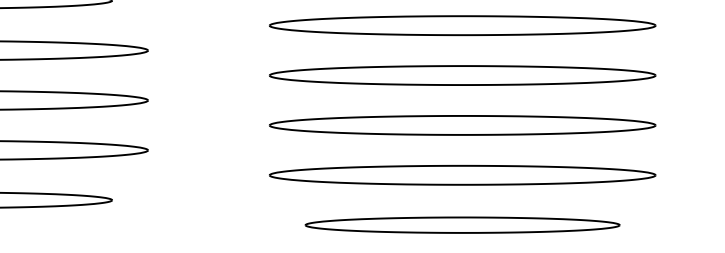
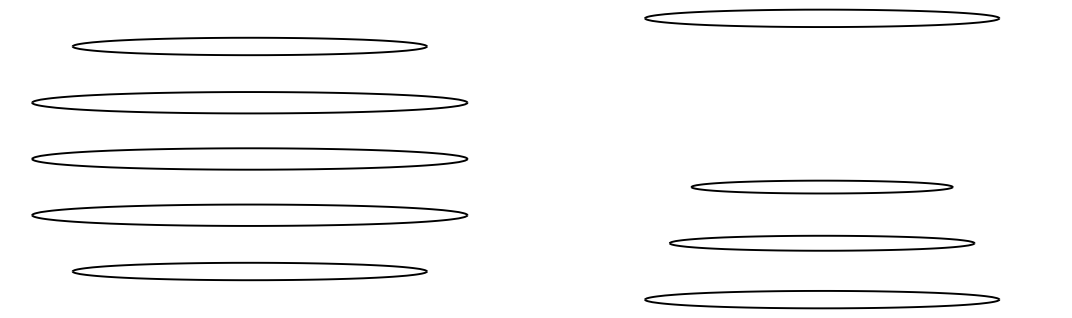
part: (462, 25) -> (821, 74), removed
part: (462, 75) -> (821, 130), removed
part: (462, 124) -> (821, 186), size x0.6
part: (462, 174) -> (821, 242), size x0.7

